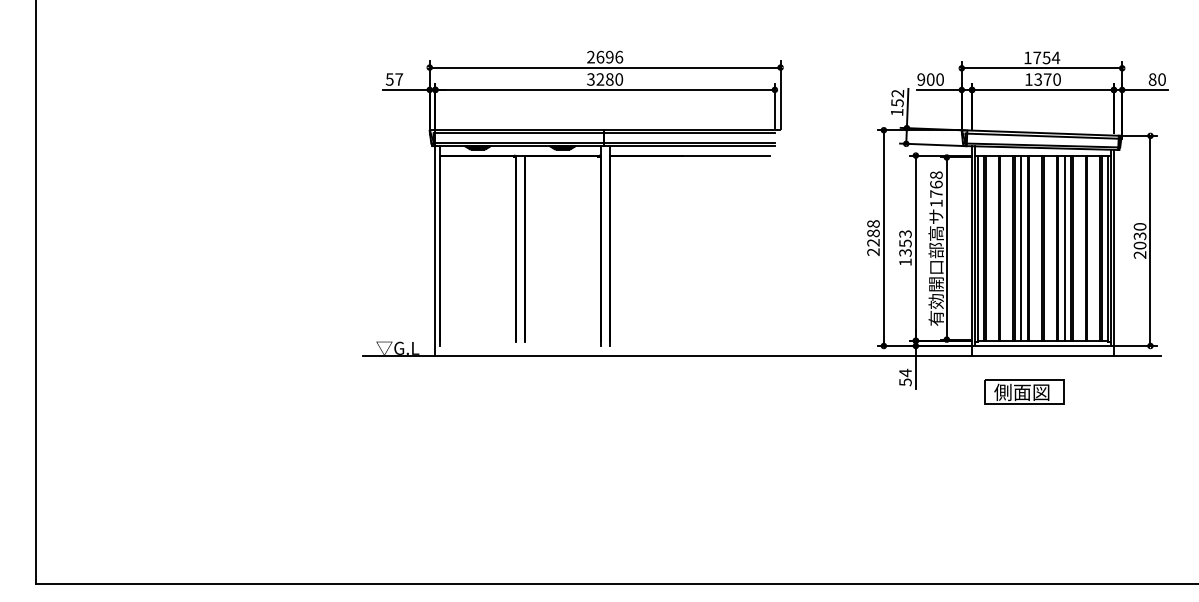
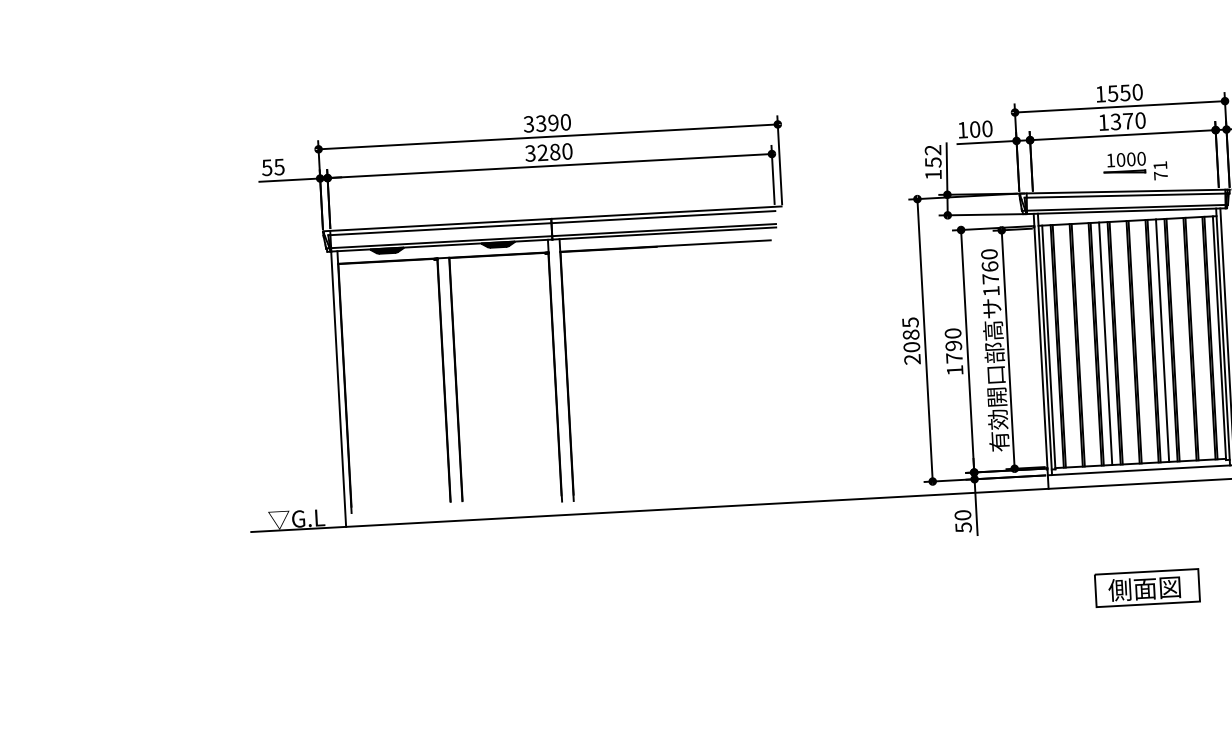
text: (605, 56) -> (547, 122), 2696 -> 3390
text: (1046, 57) -> (1125, 92), 1754 -> 1550
text: (399, 79) -> (279, 167), 57 -> 55
text: (921, 79) -> (963, 130), 900 -> 100
part: (1050, 114) -> (1134, 166), added
text: (936, 175) -> (989, 254), 1768 -> 1760
text: (873, 233) -> (911, 335), 2288 -> 2085
text: (905, 243) -> (953, 345), 1353 -> 1790
text: (905, 372) -> (962, 514), 54 -> 50
part: (1024, 391) -> (1148, 587), moved

